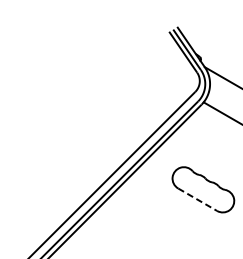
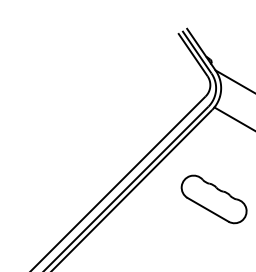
line: (198, 199) -> (208, 209), dashed -> solid

